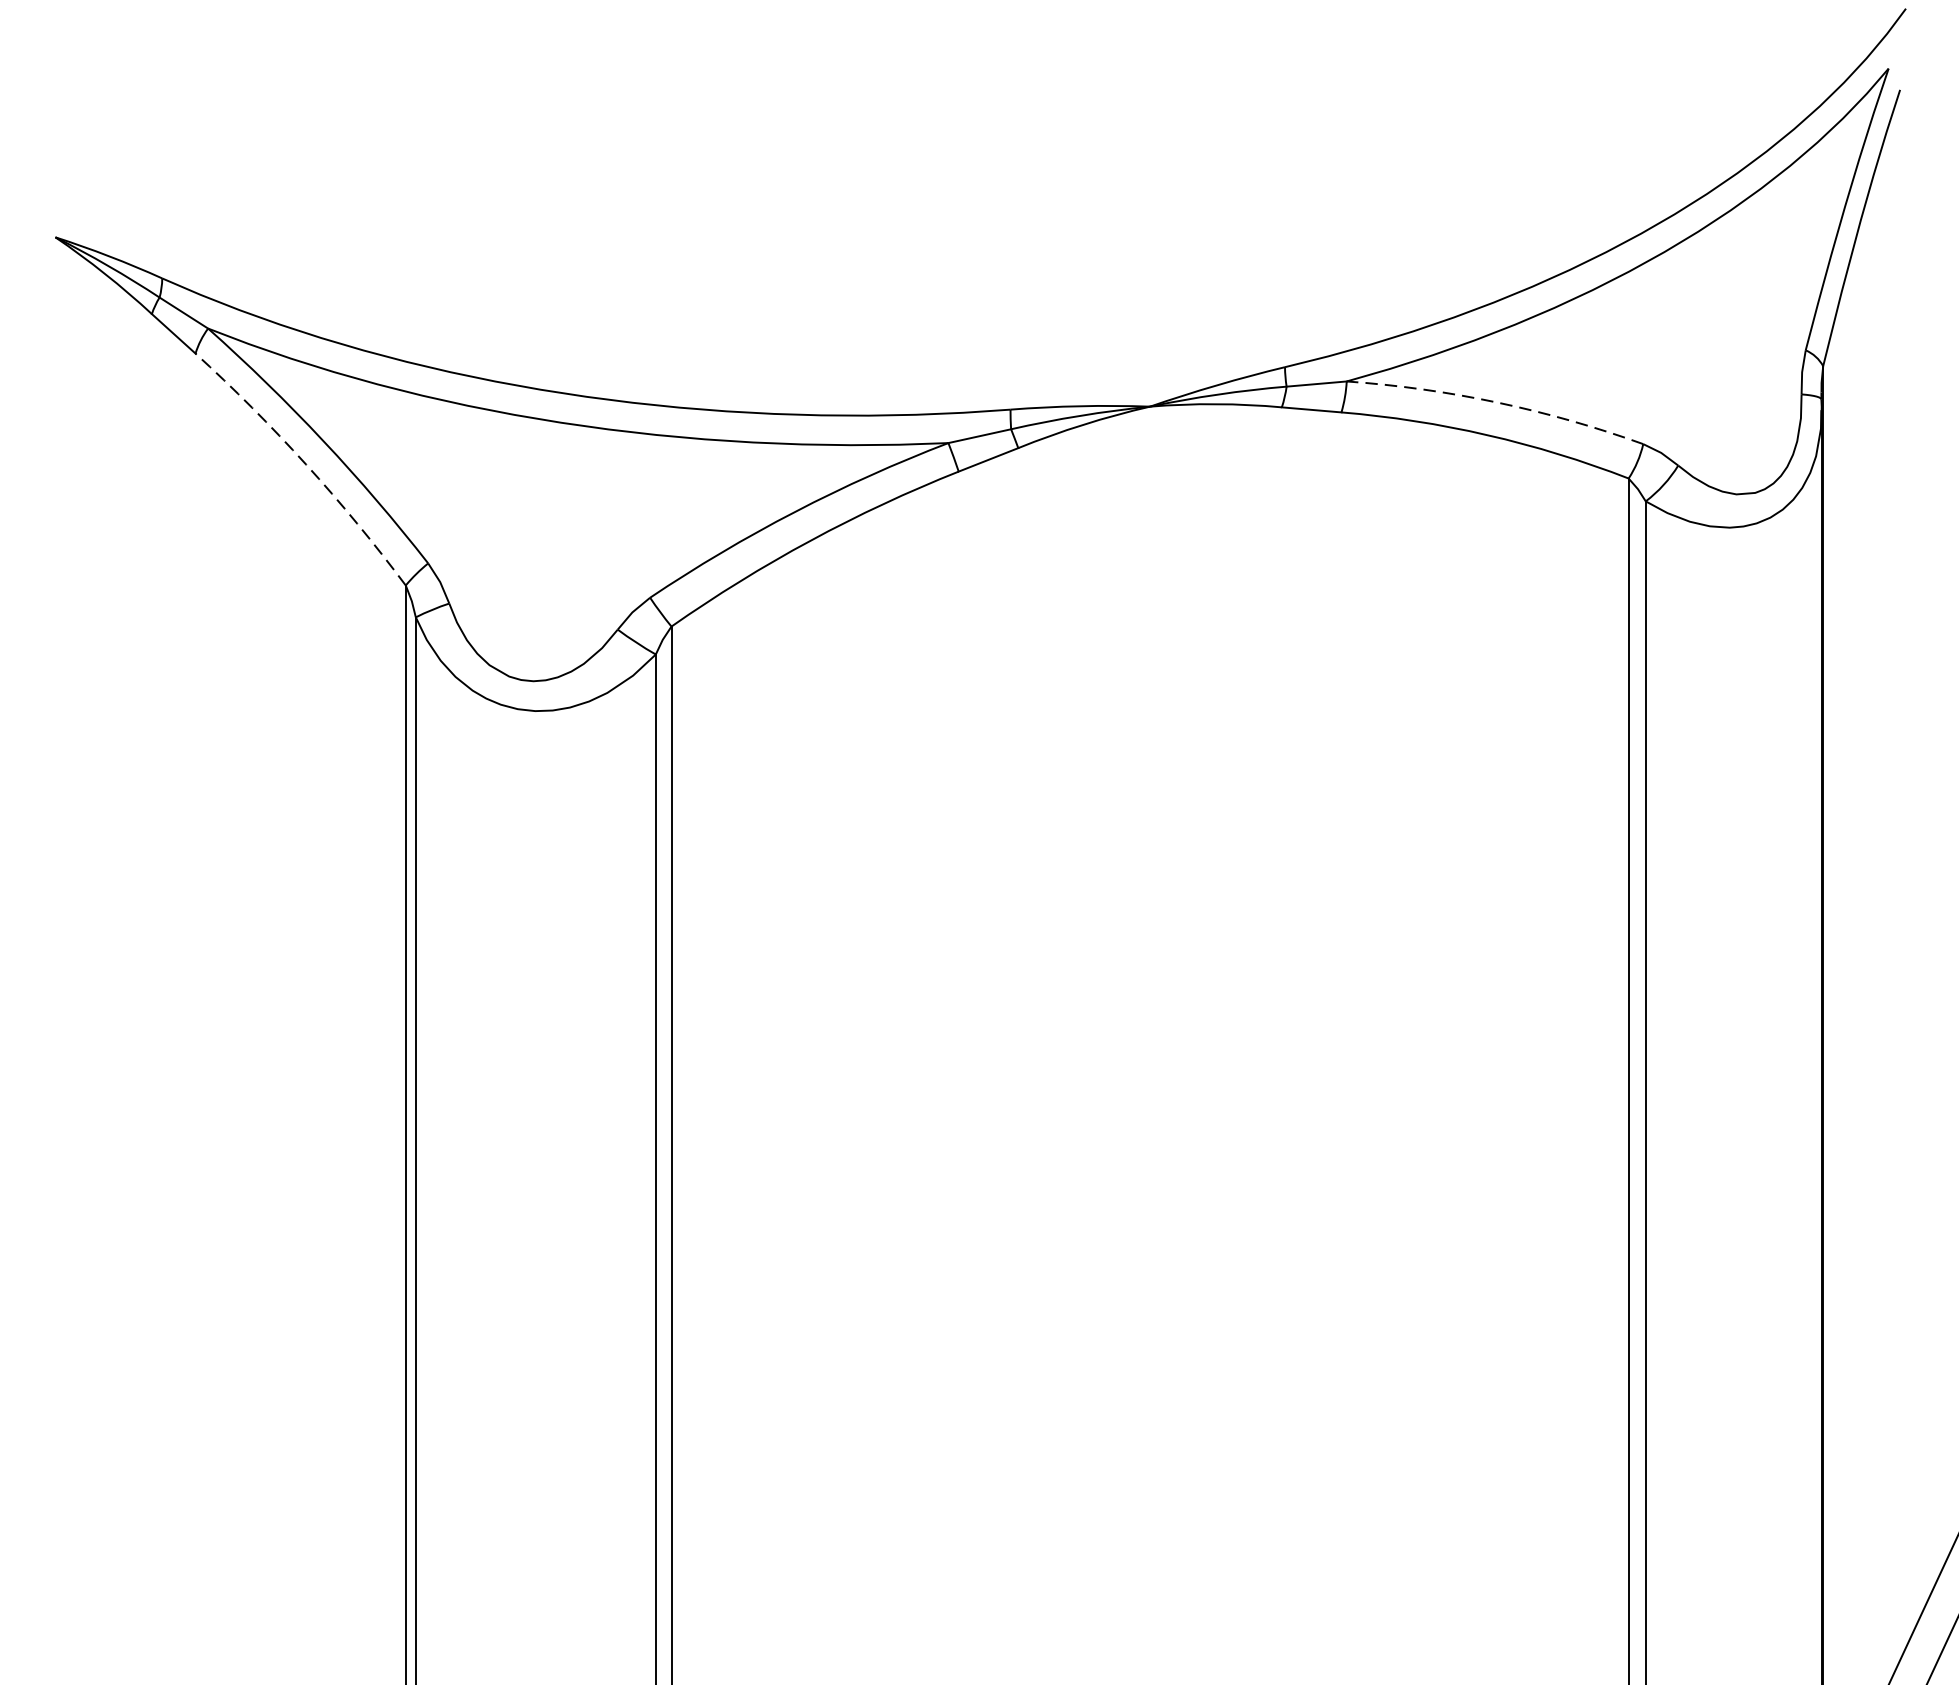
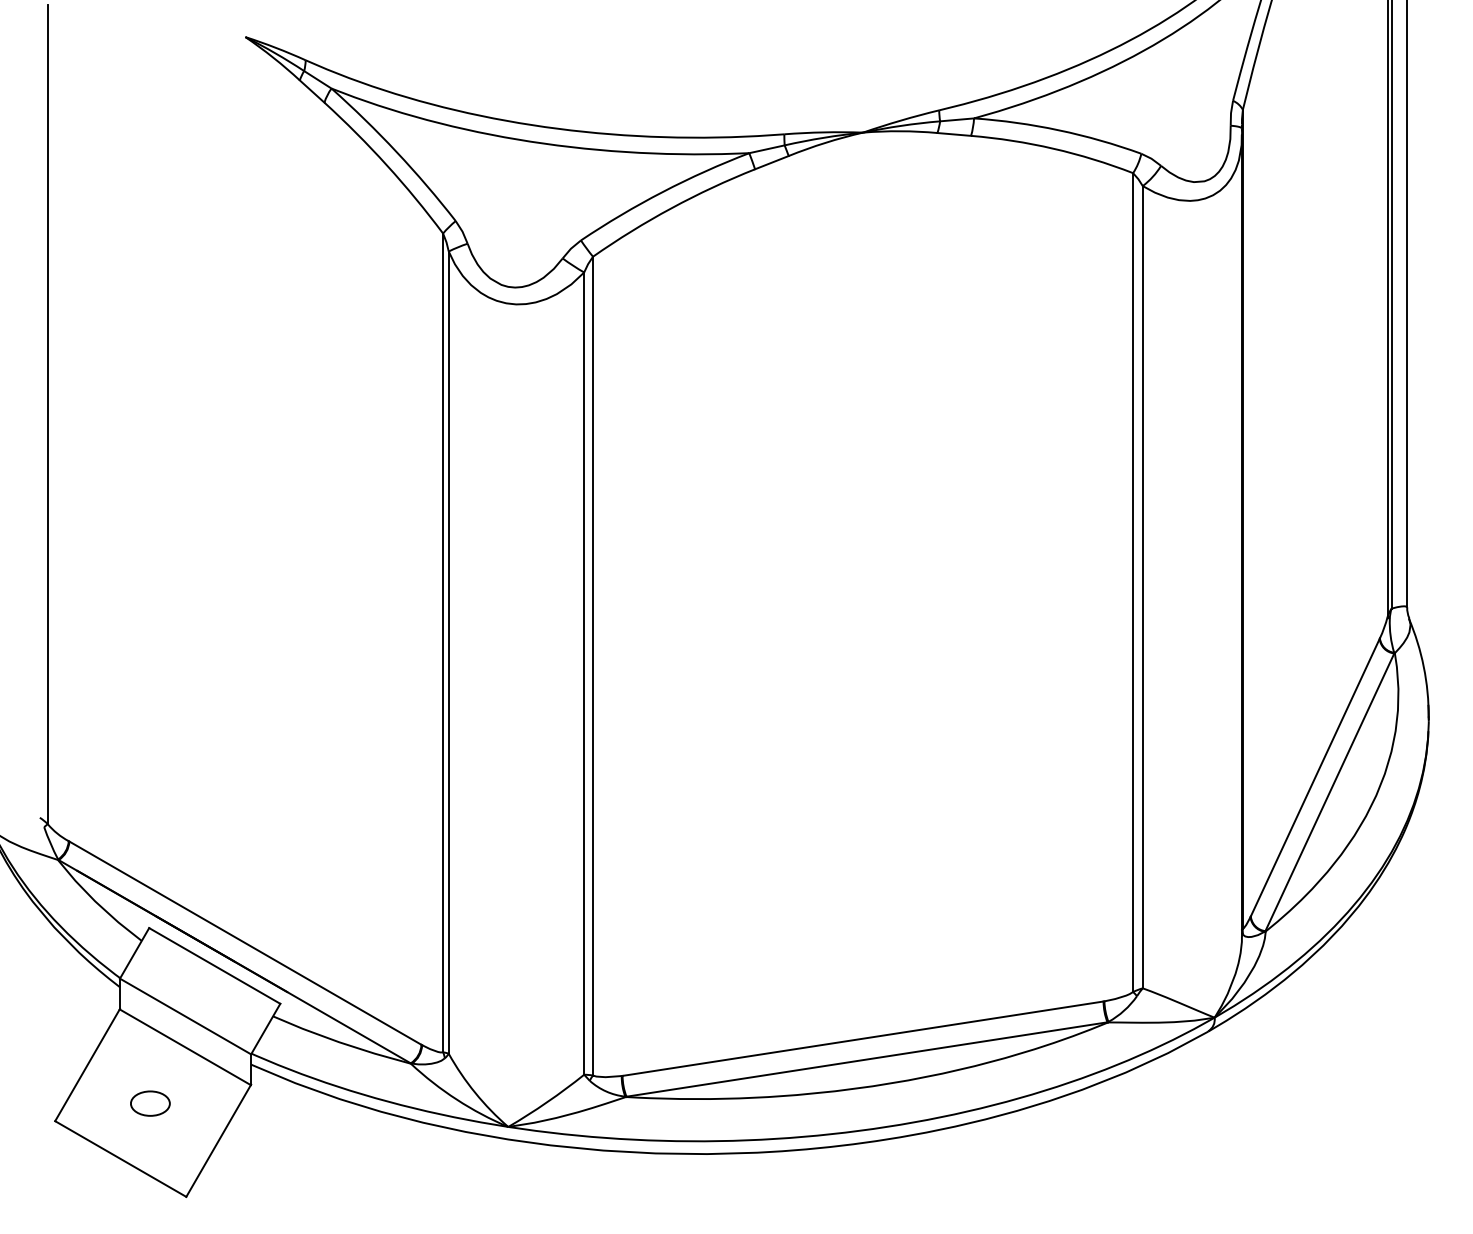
arc: (1496, 402) -> (1058, 130), dashed -> solid
arc: (305, 464) -> (386, 165), dashed -> solid

